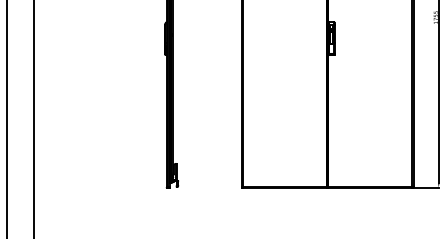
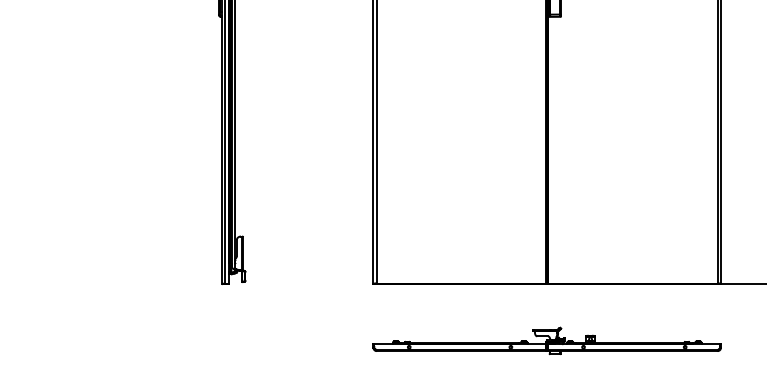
part: (327, 215) -> (546, 340), added

